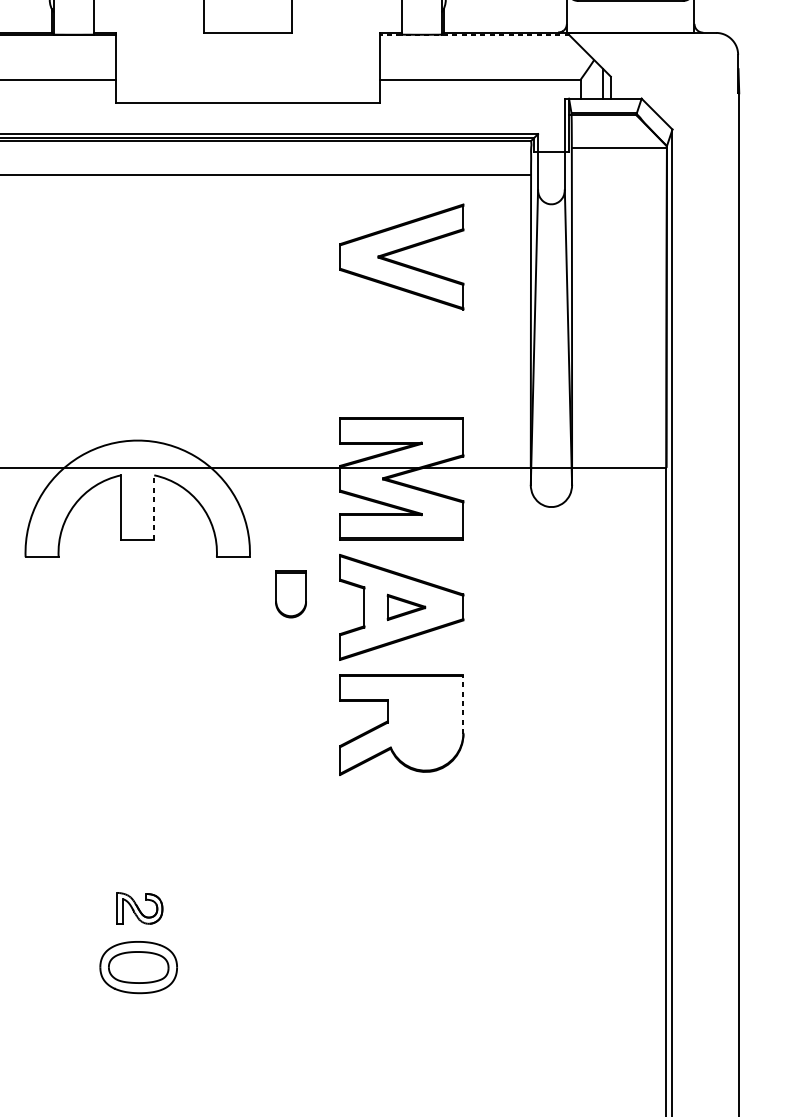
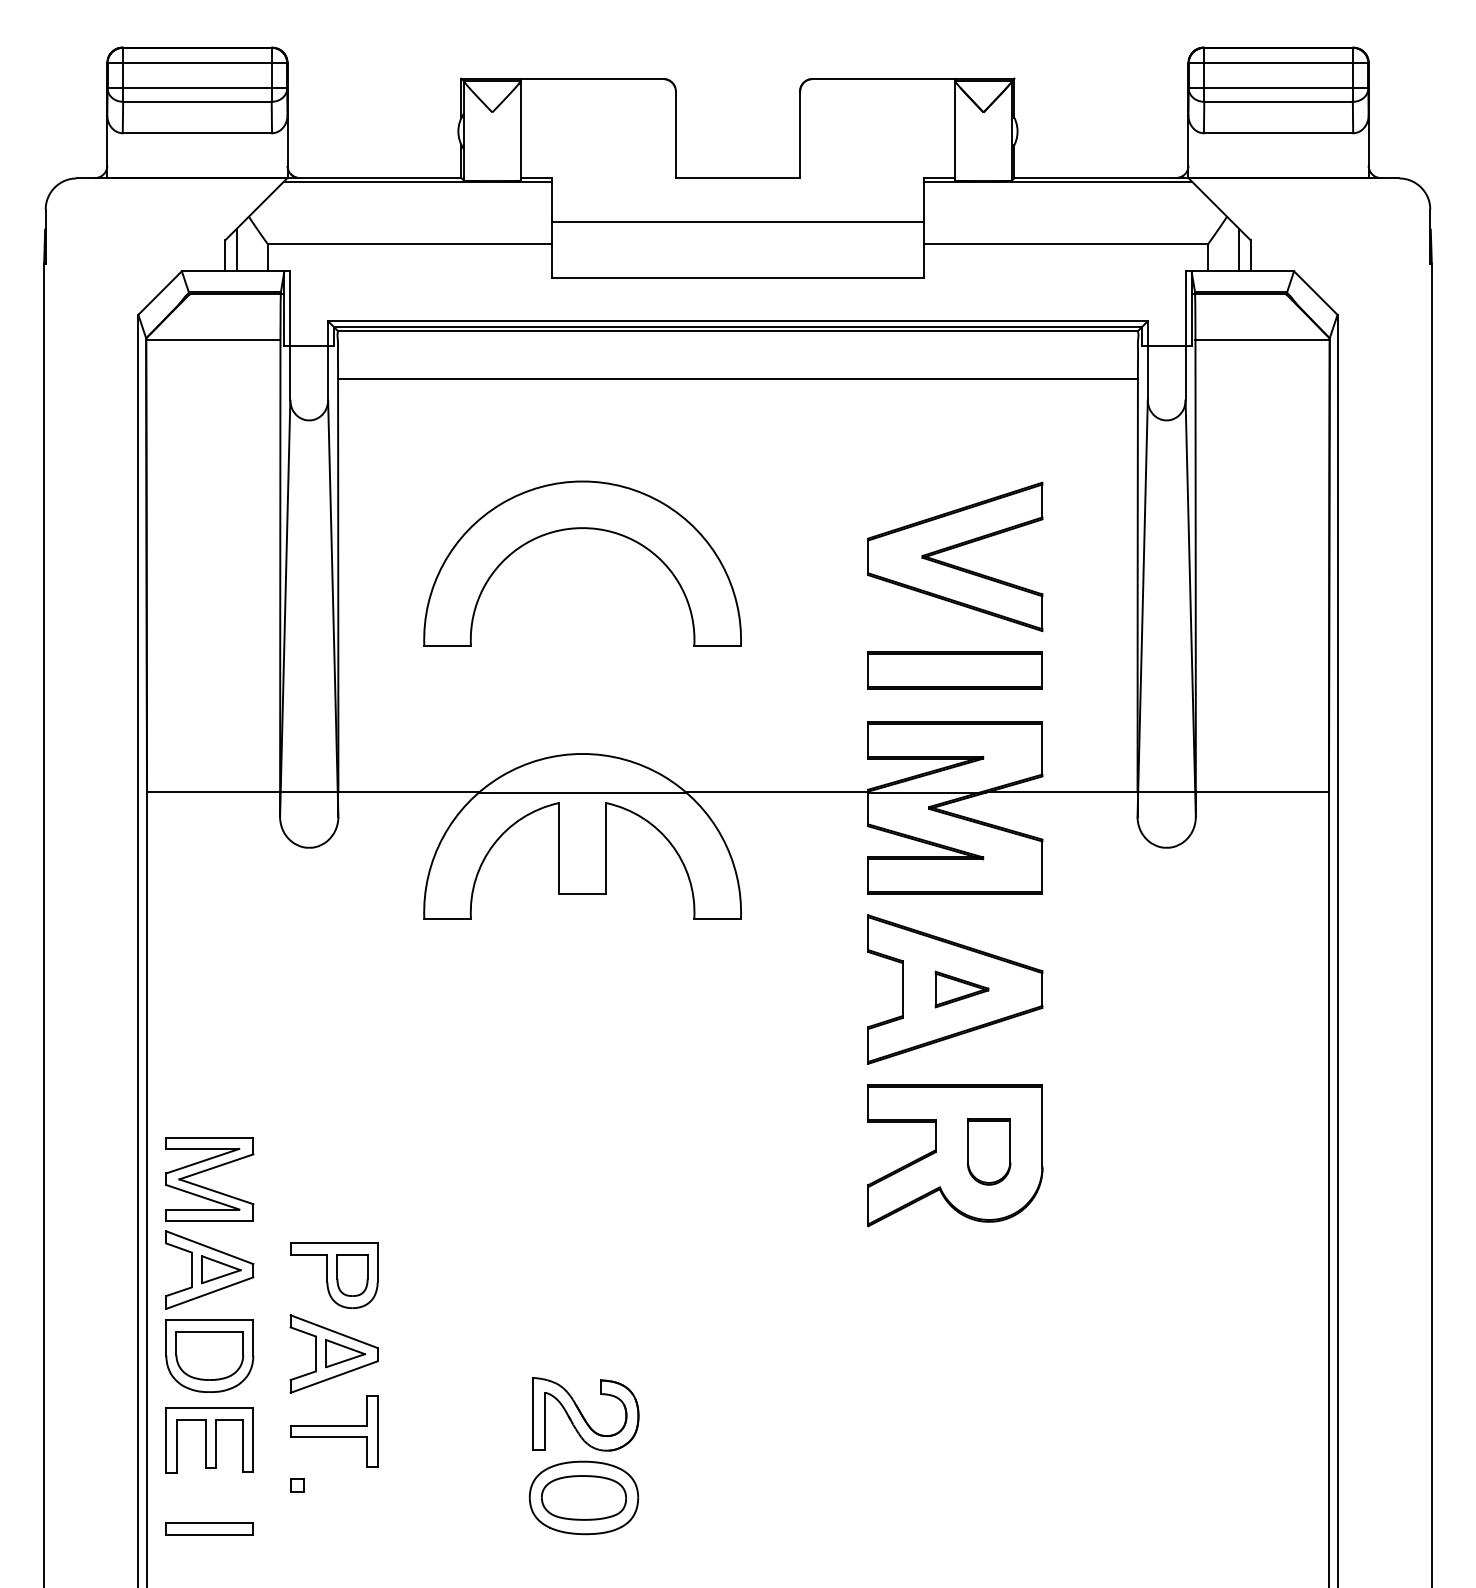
line: (474, 35) -> (1057, 182), dashed -> solid
line: (247, 63) -> (737, 221), added
part: (399, 251) -> (952, 549), moved
part: (134, 281) -> (578, 529), added
part: (401, 381) -> (954, 670), added
line: (153, 506) -> (605, 847), dashed -> solid
part: (291, 593) -> (989, 1151), moved
line: (463, 704) -> (1042, 1126), dashed -> solid
part: (139, 908) -> (585, 1414), size x1.67

